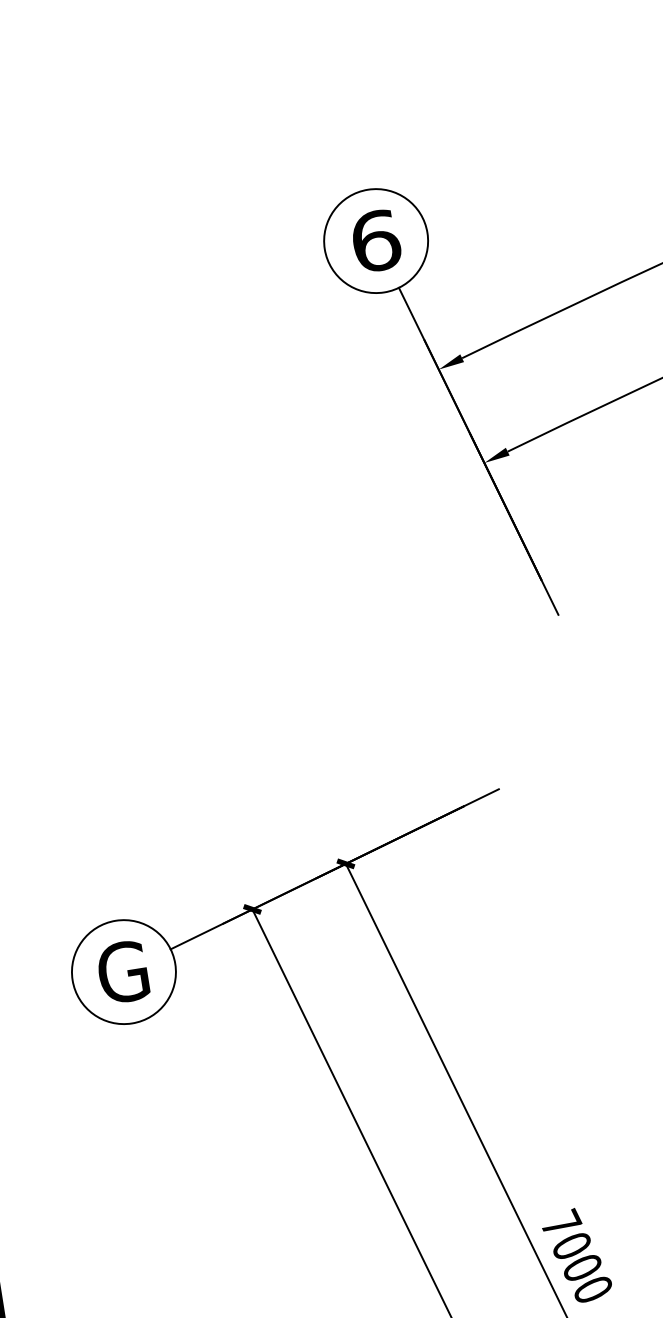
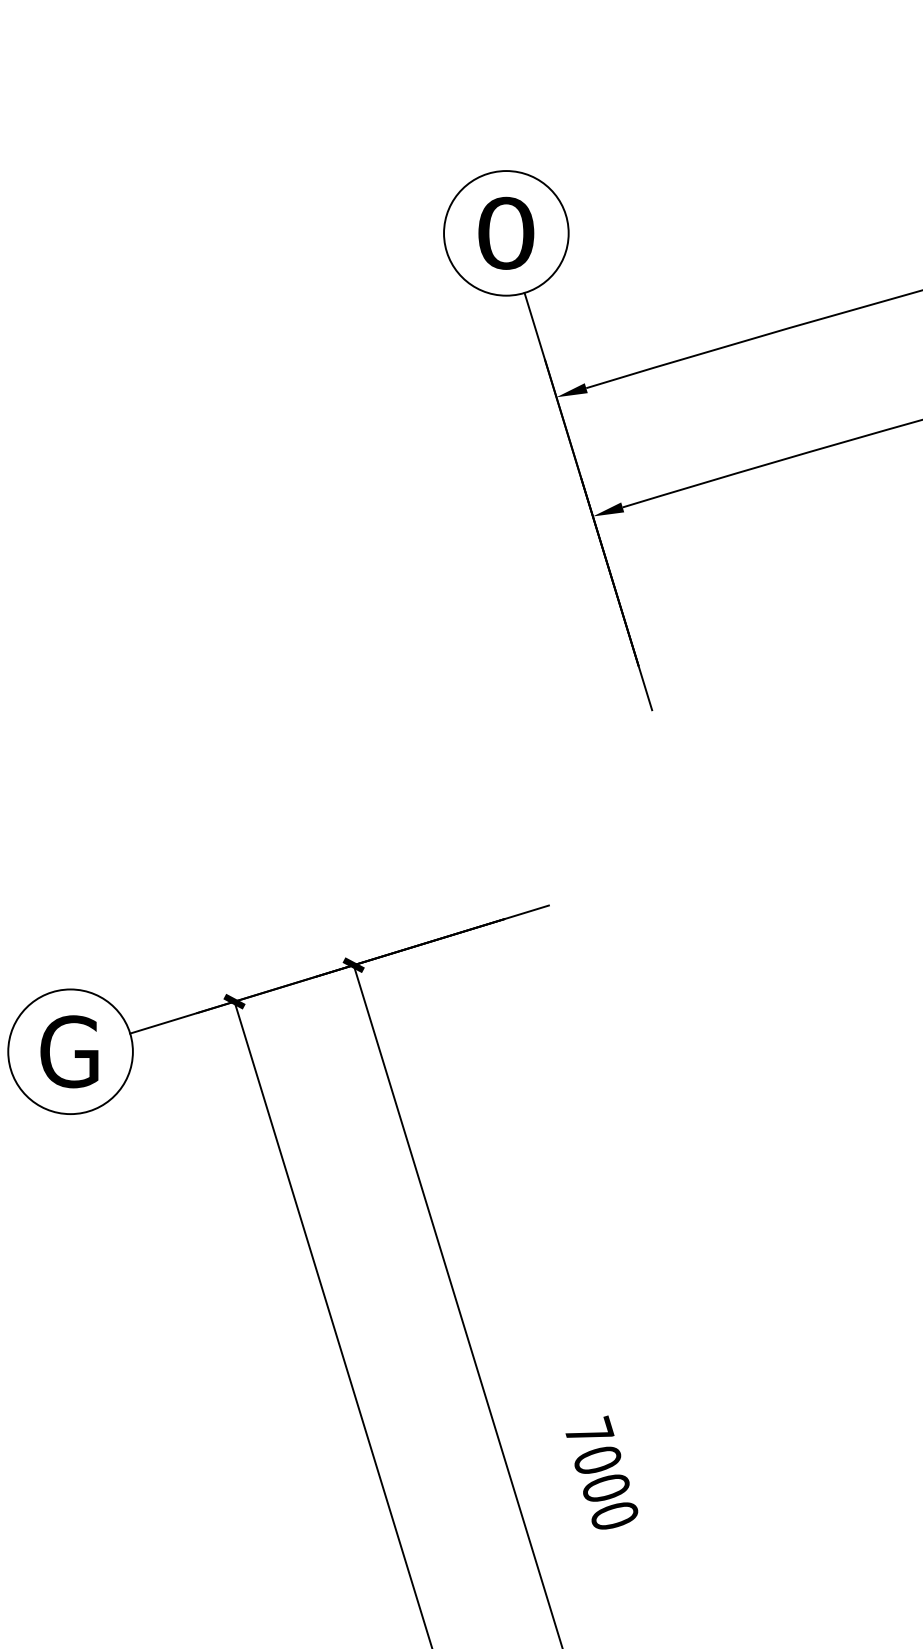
text: (376, 240) -> (506, 232), 6 -> 0
text: (576, 1255) -> (601, 1472), moved

